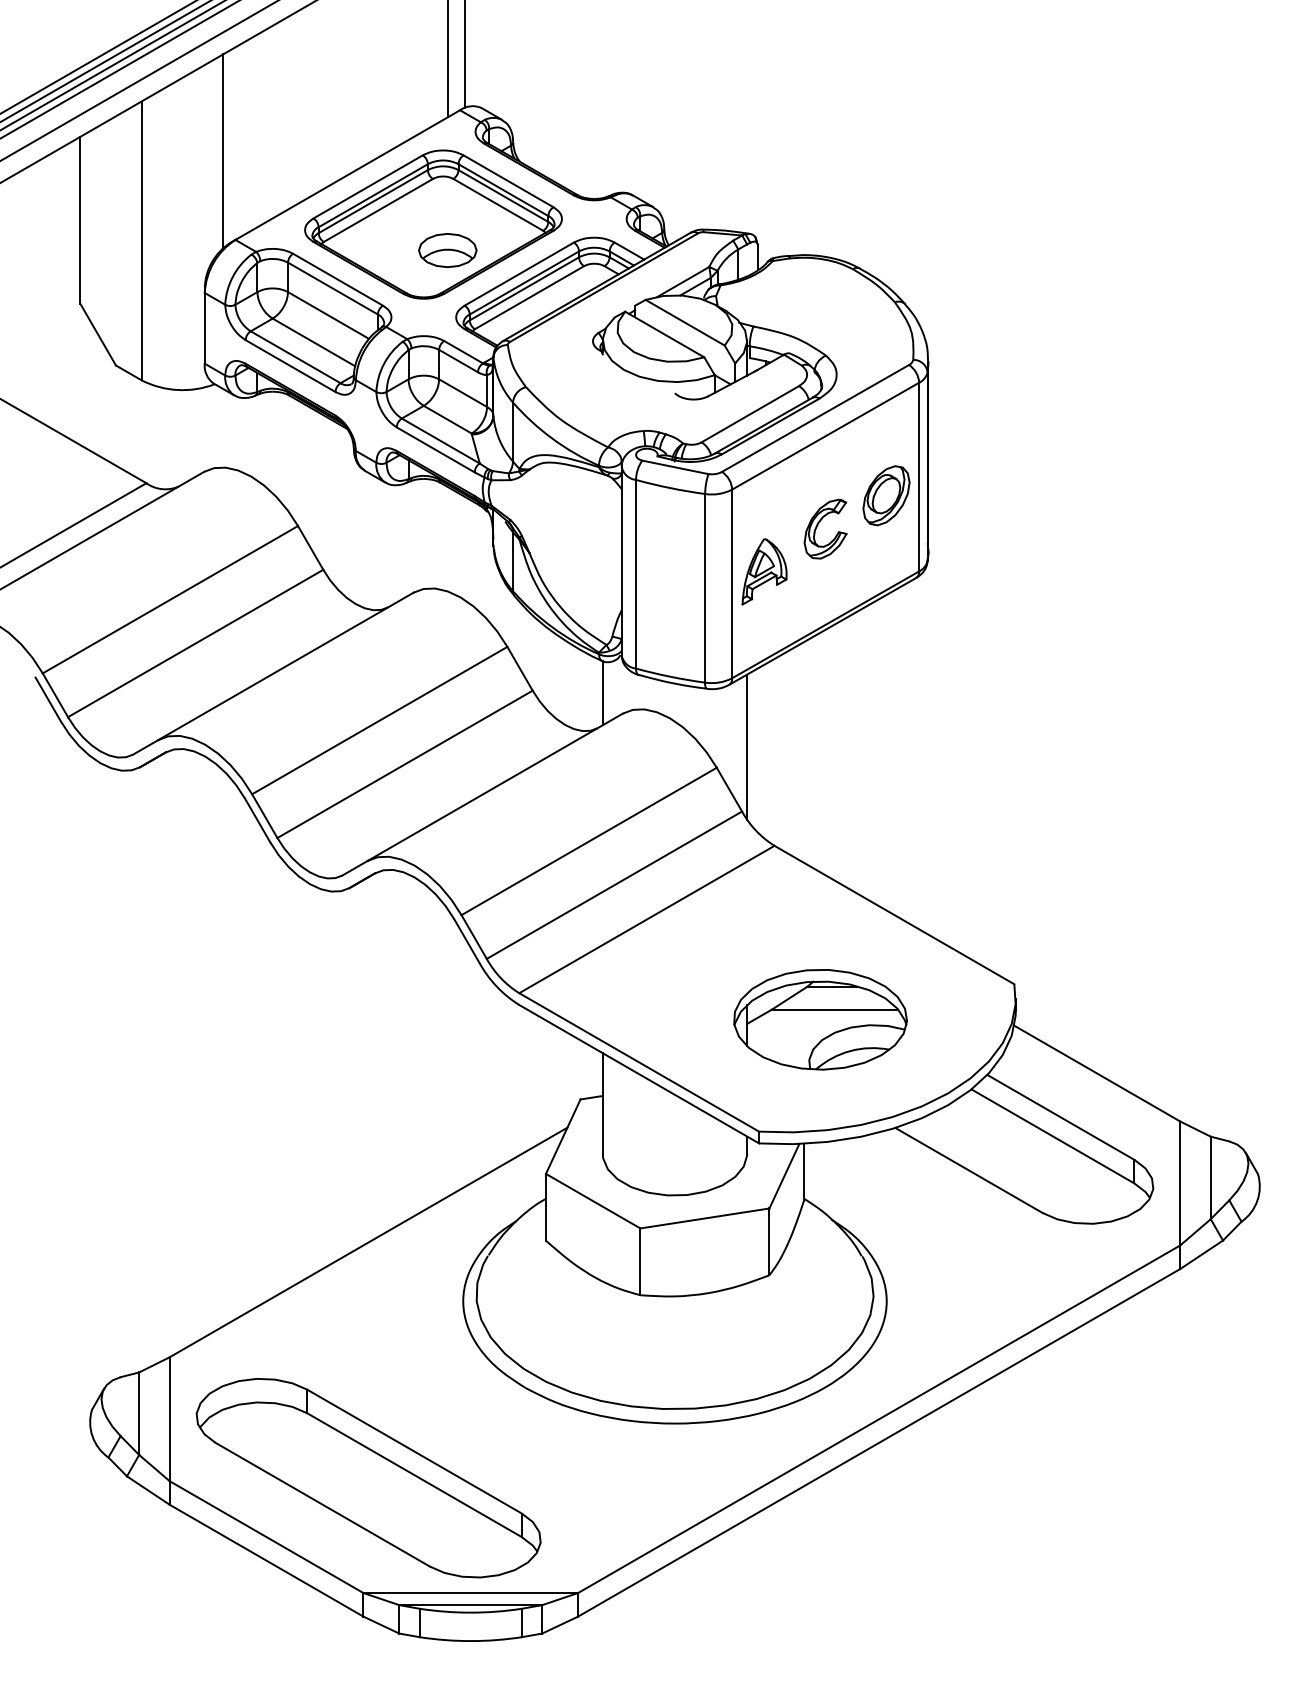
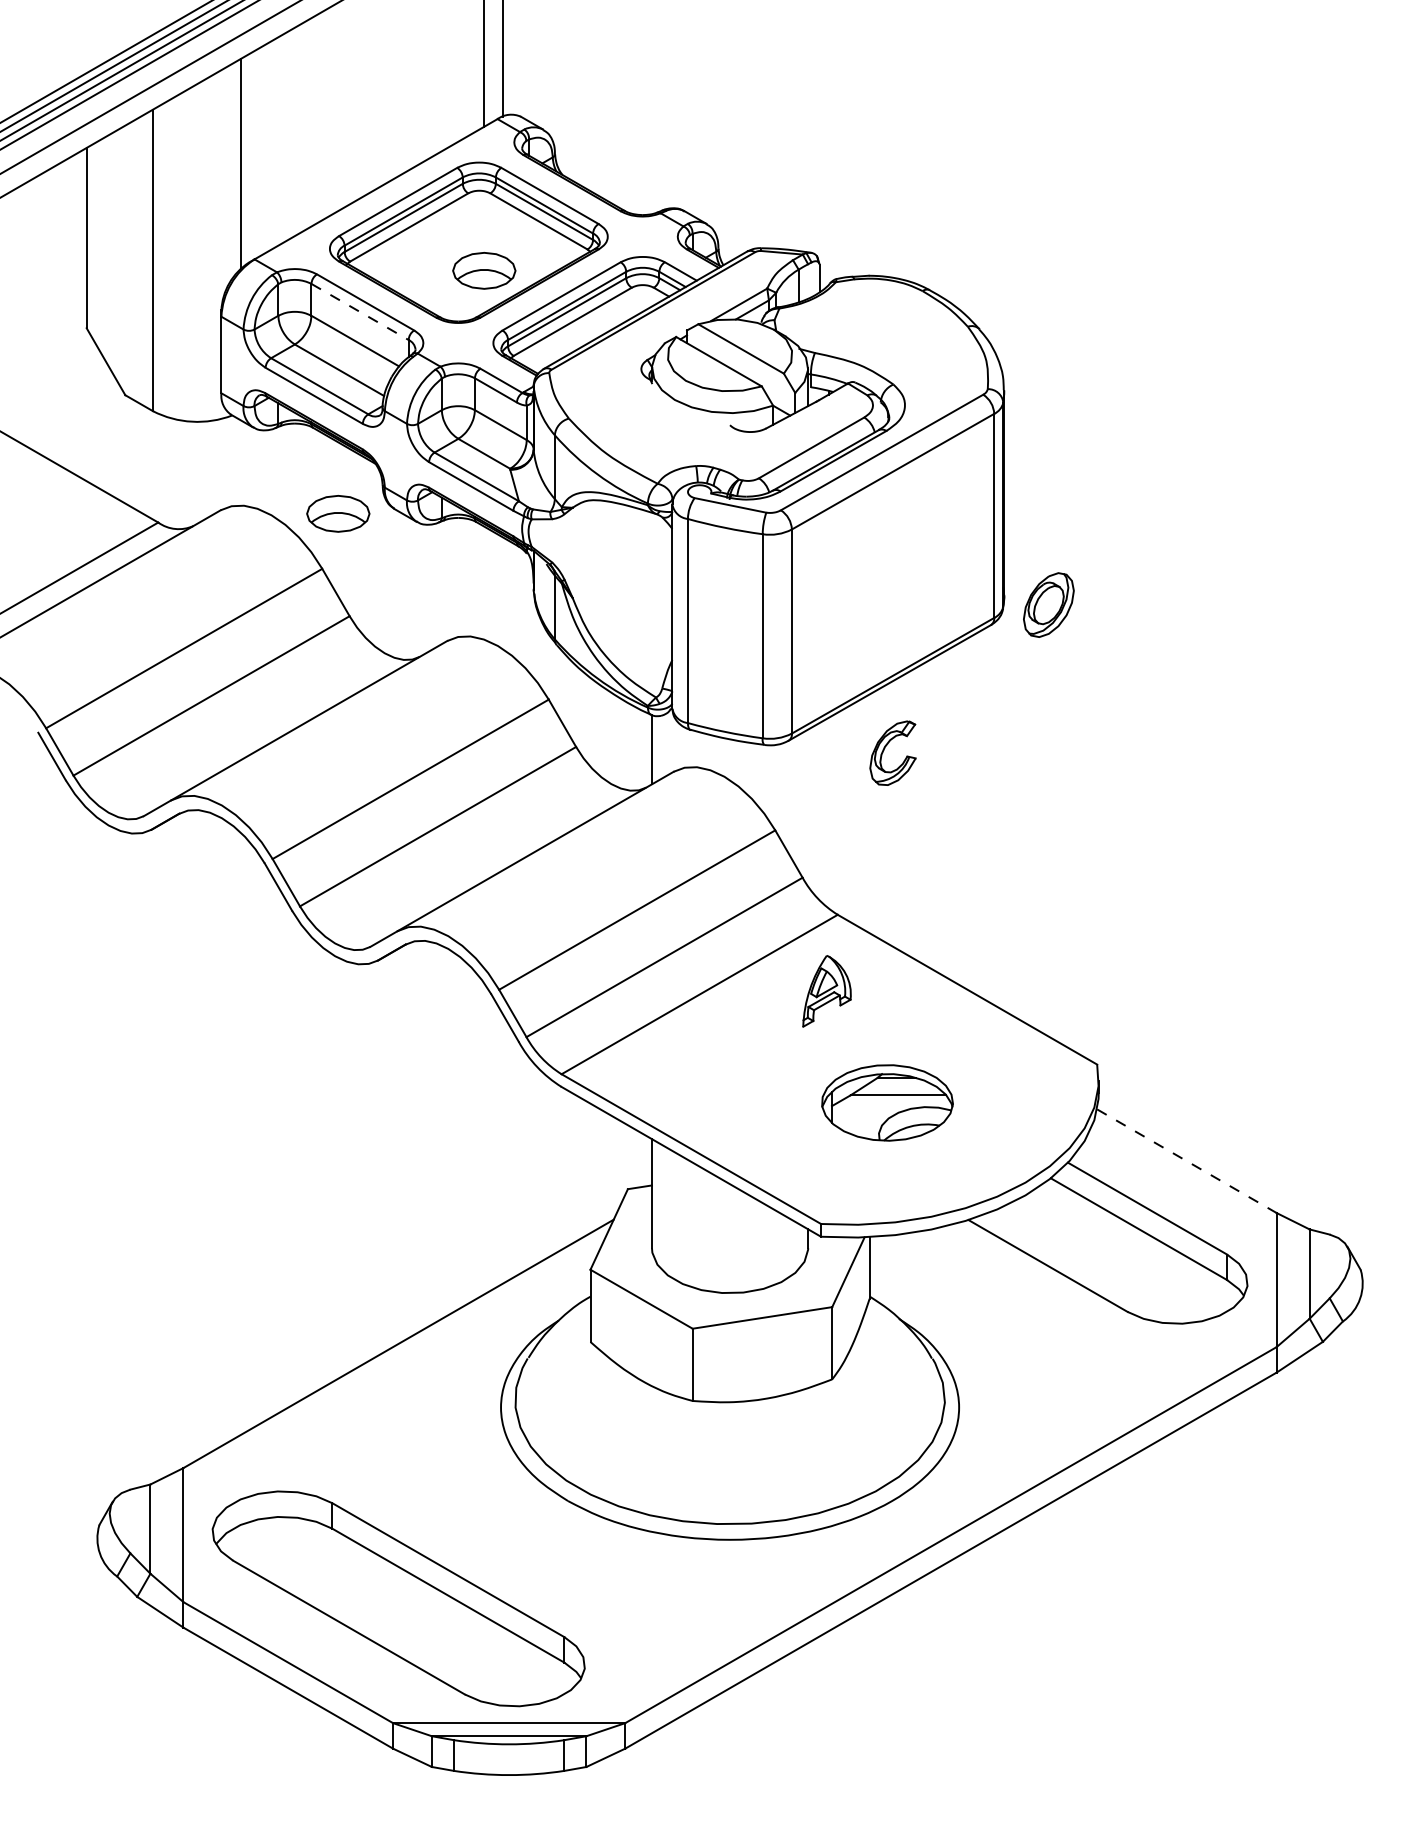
line: (333, 289) -> (360, 312), solid -> dashed
part: (313, 474) -> (338, 513), added
part: (886, 495) -> (1048, 604), moved
part: (818, 524) -> (885, 748), moved
part: (764, 571) -> (826, 991), moved
line: (747, 746) -> (808, 807), removed
part: (820, 1019) -> (887, 1102), size x0.7
line: (1096, 1073) -> (1186, 1161), solid -> dashed

